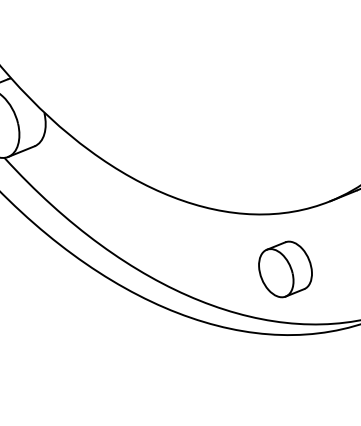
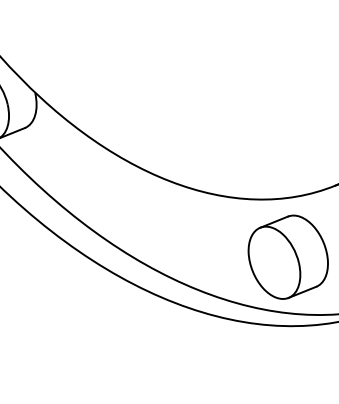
part: (285, 269) -> (288, 257), size x1.43

